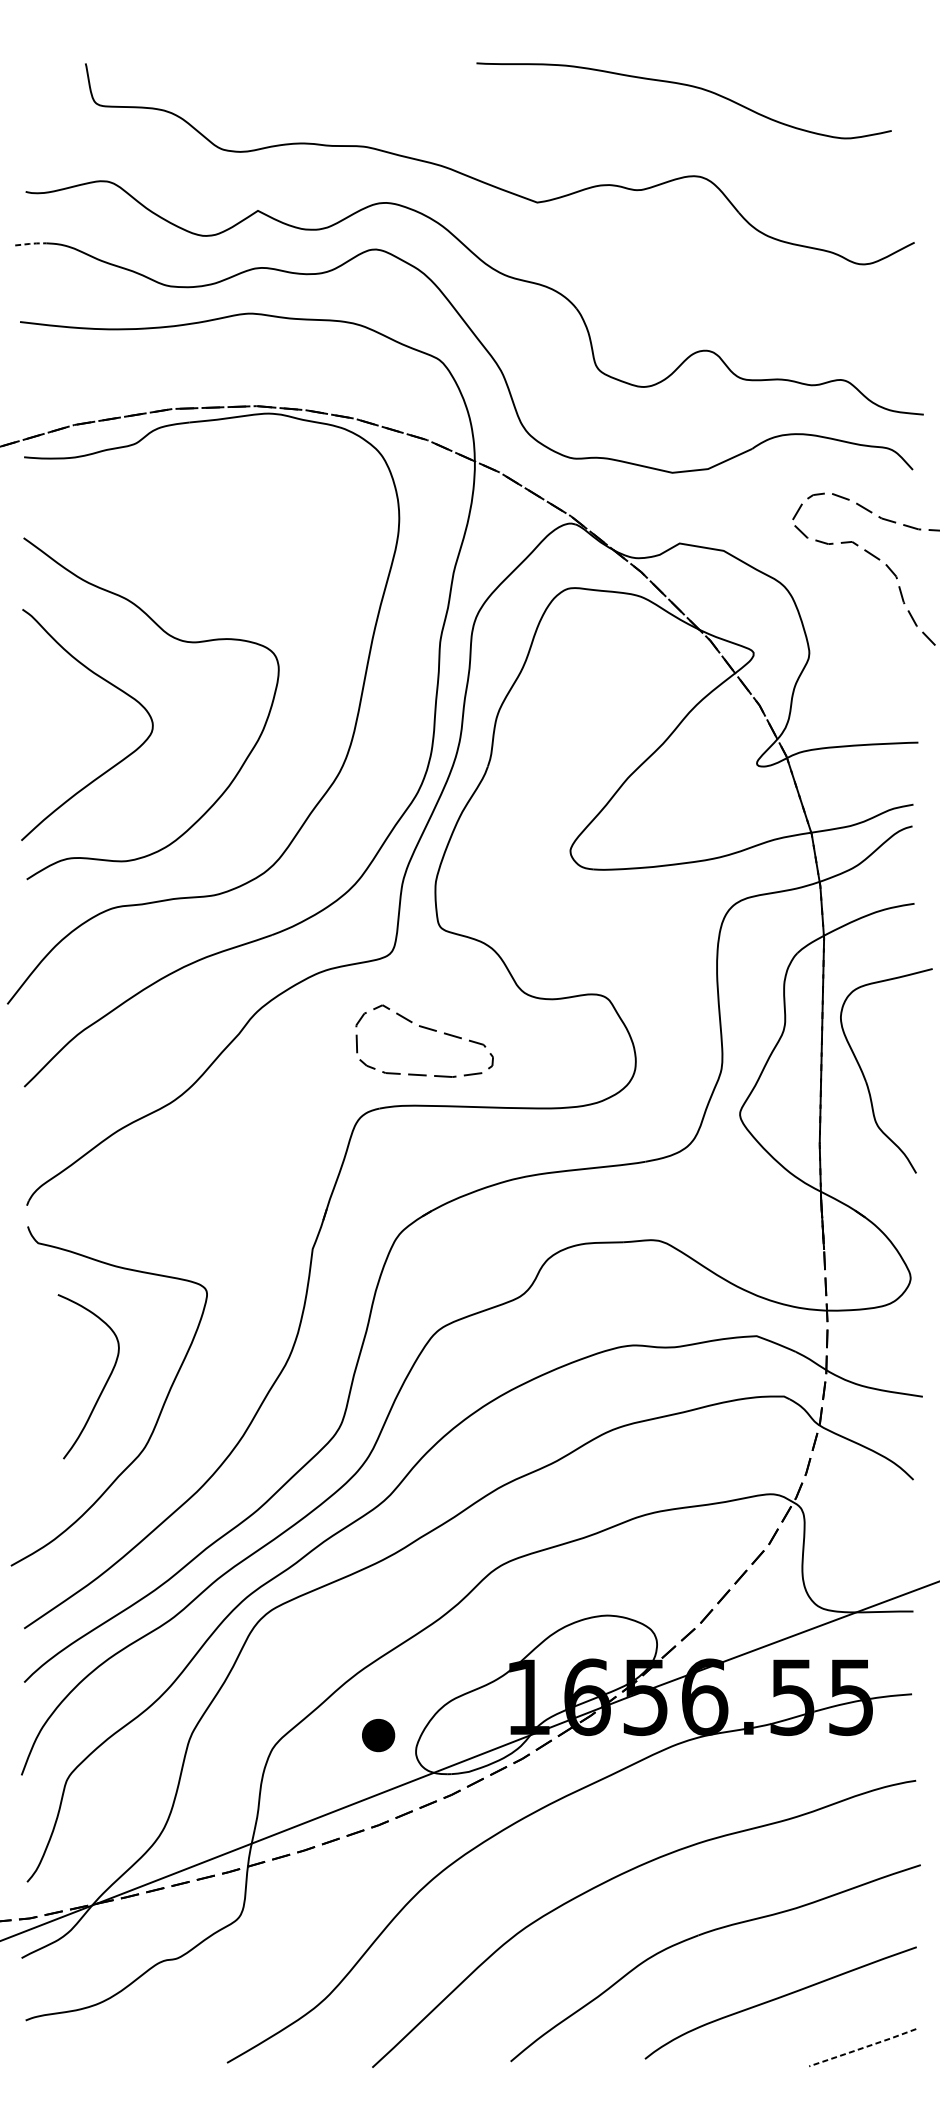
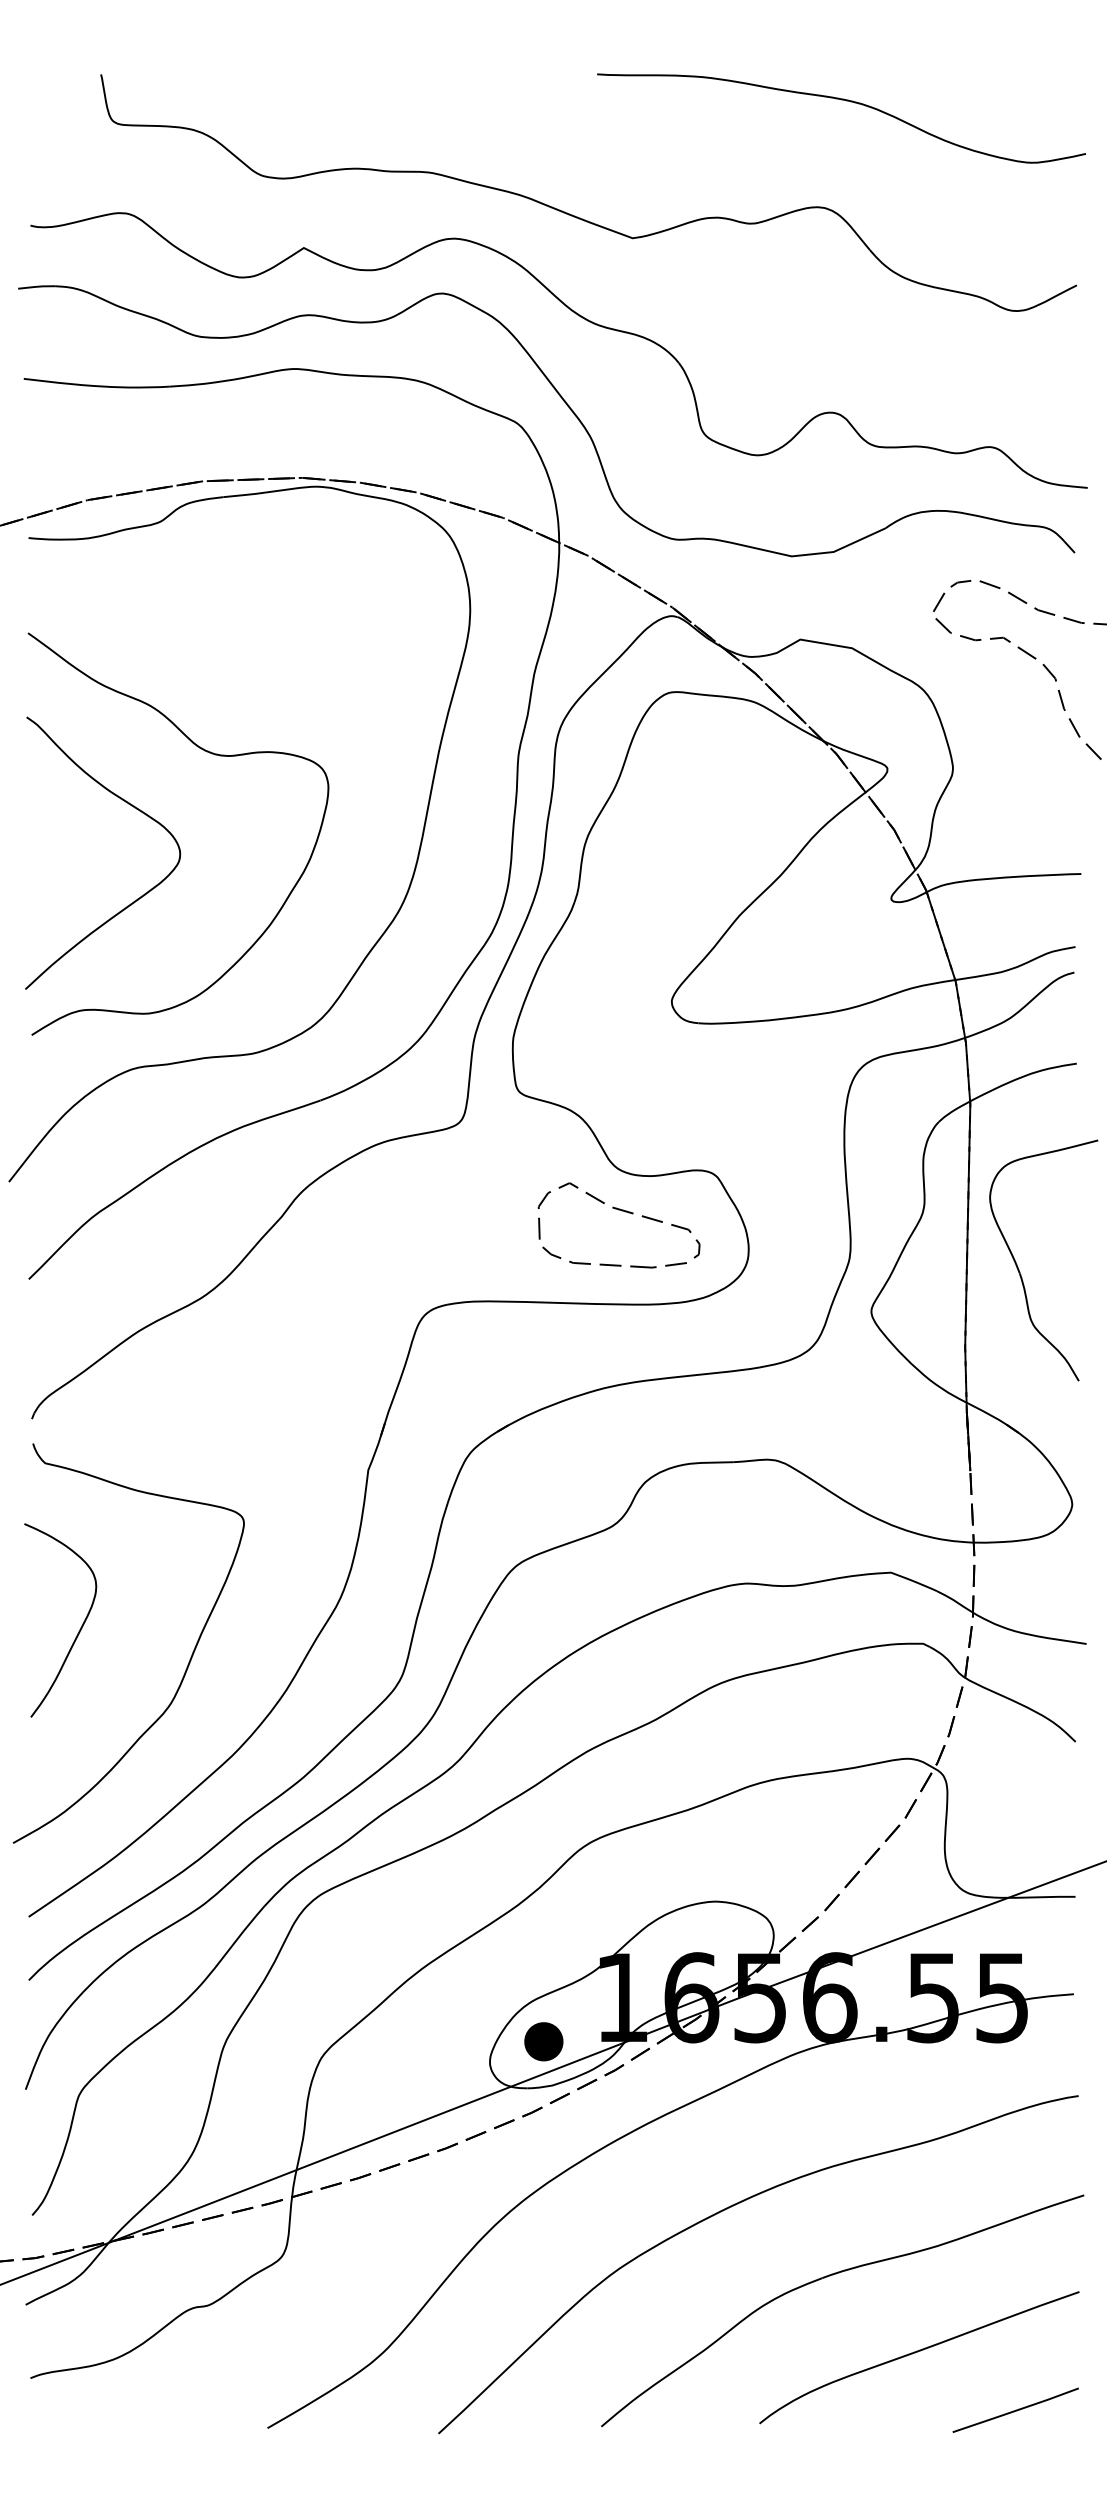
curve: (688, 86) -> (846, 101), moved
line: (31, 243) -> (37, 286), dashed -> solid
part: (426, 1029) -> (621, 1211), moved
curve: (104, 1384) -> (79, 1629), moved
part: (378, 1735) -> (543, 2041), moved
line: (862, 2047) -> (1015, 2410), dashed -> solid

